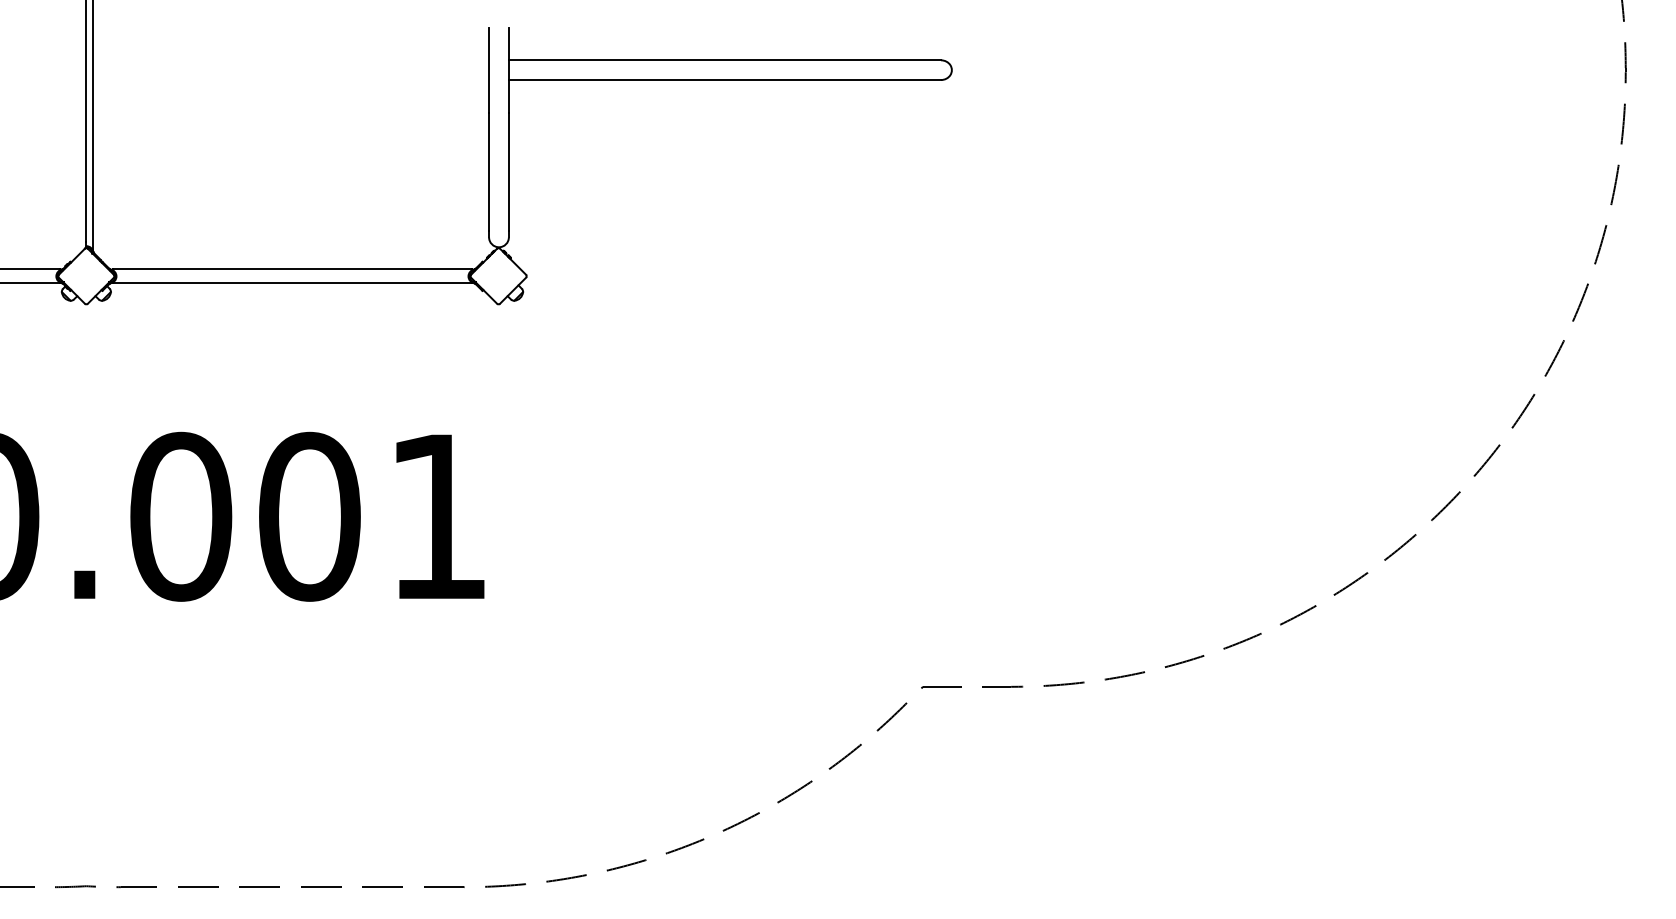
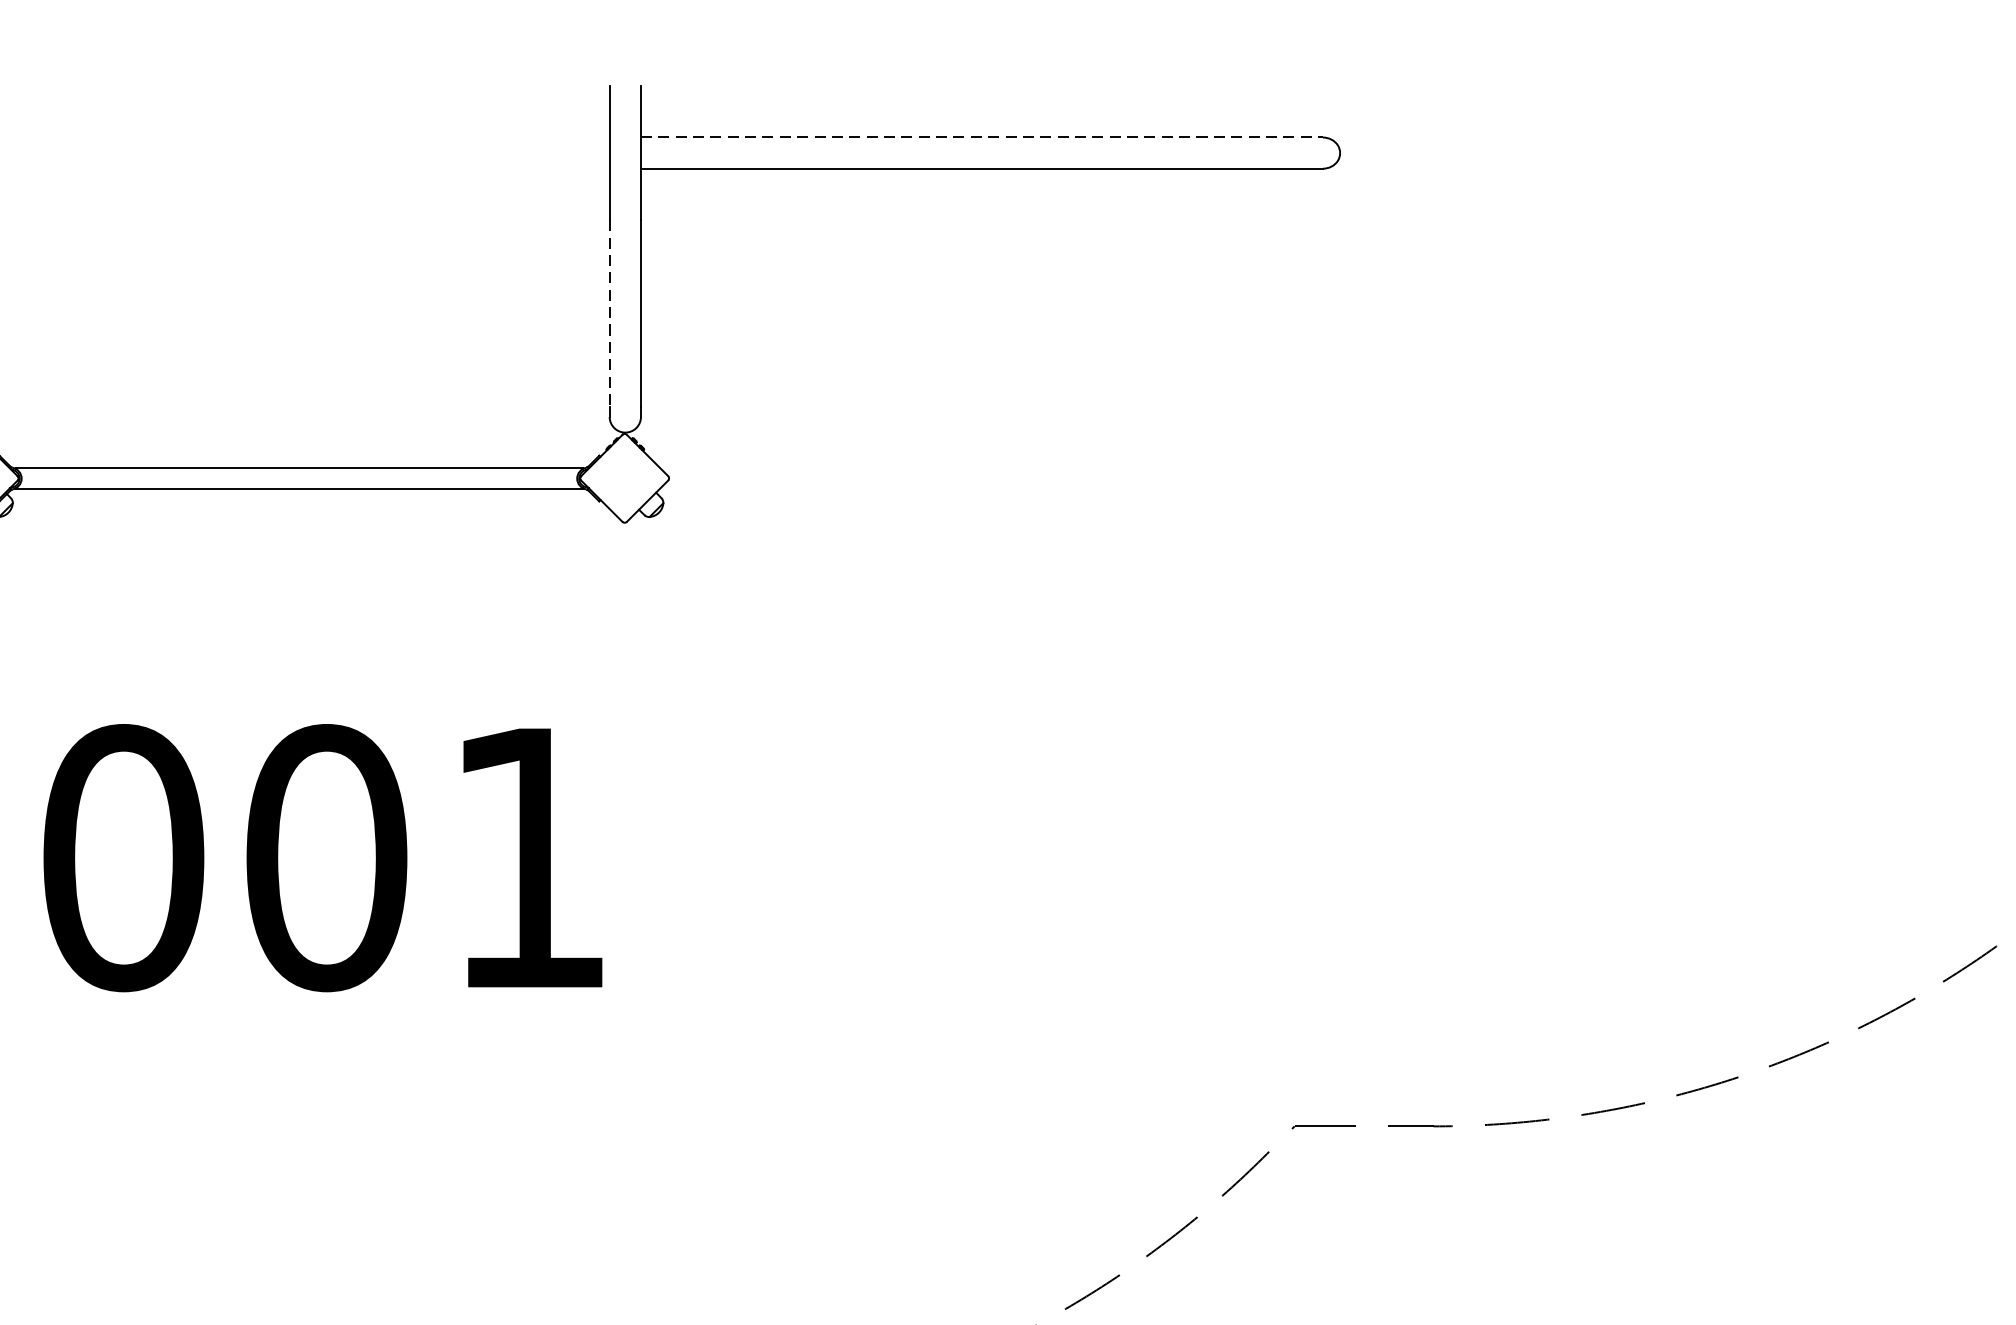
line: (725, 60) -> (982, 137), solid -> dashed
line: (489, 172) -> (610, 314), solid -> dashed

